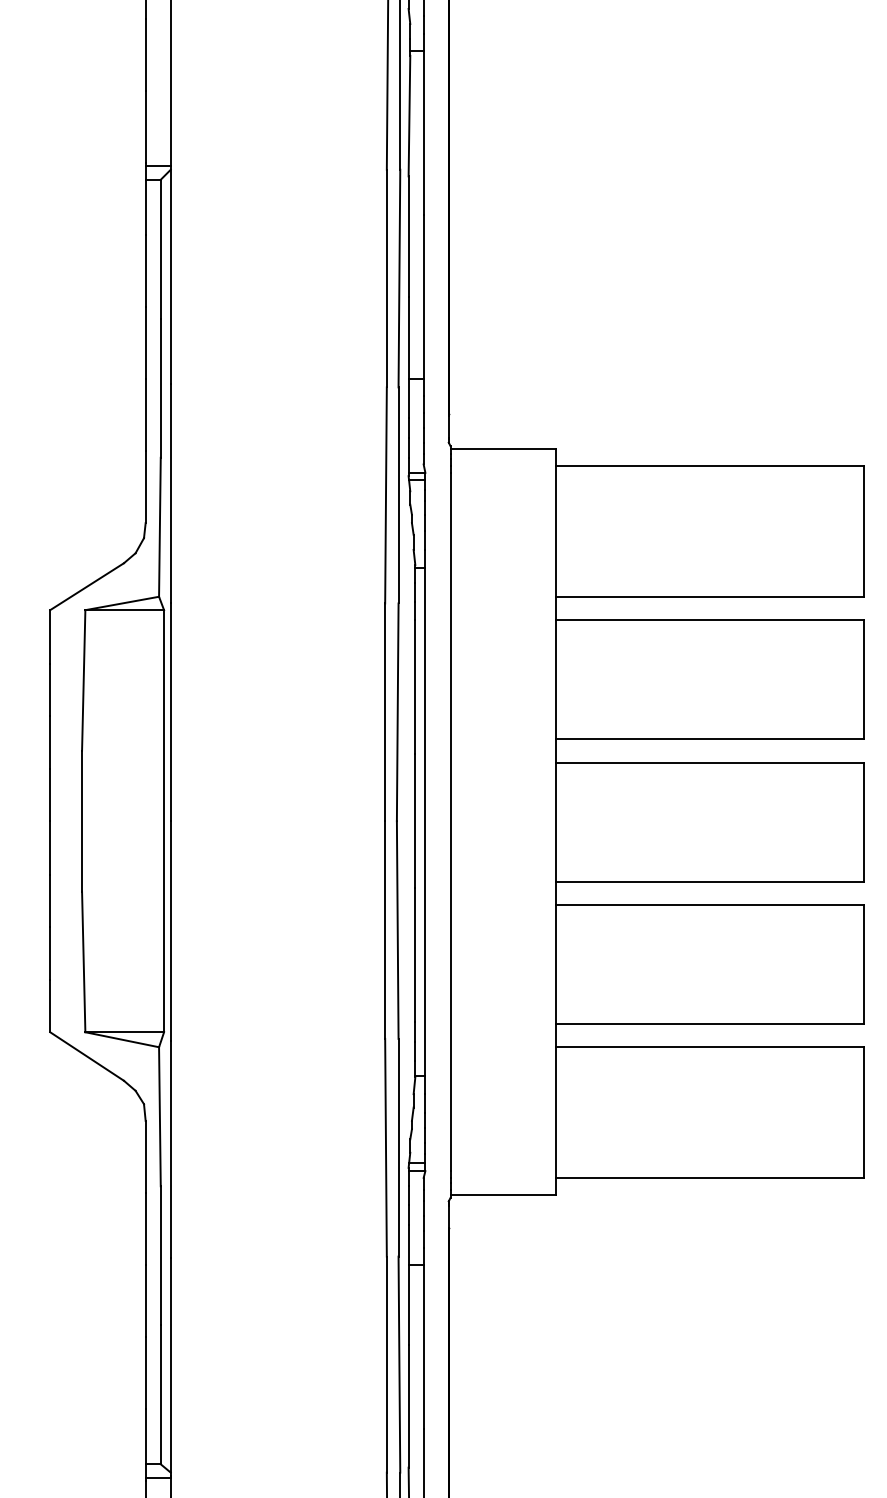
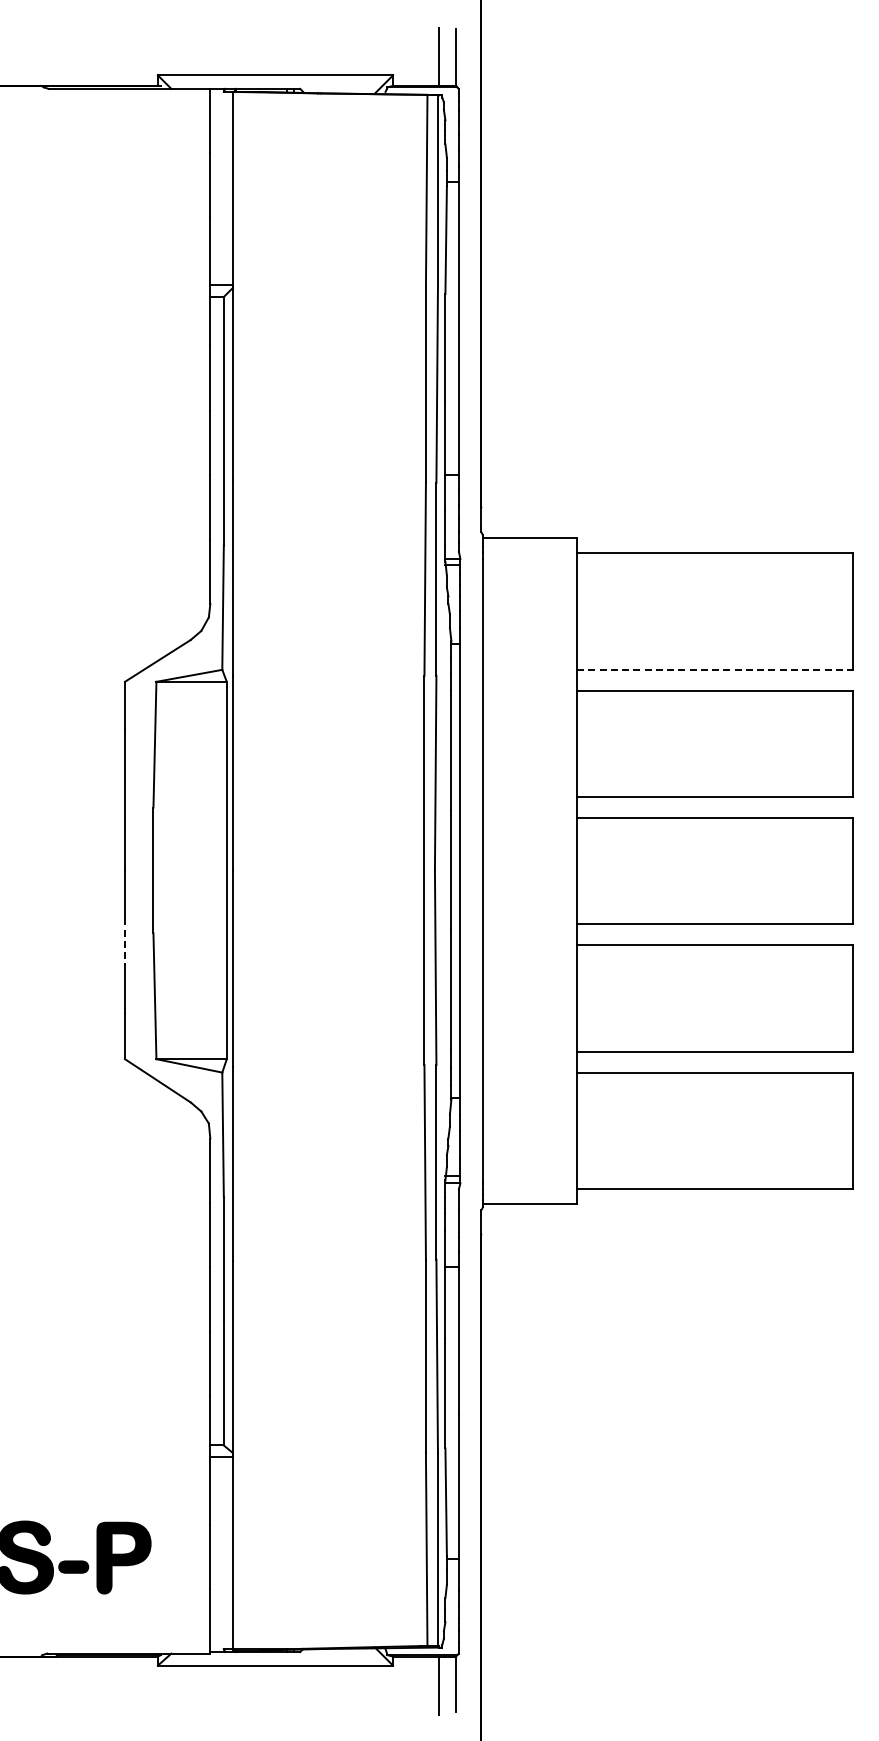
line: (709, 596) -> (714, 669), solid -> dashed
line: (49, 901) -> (124, 942), solid -> dashed

